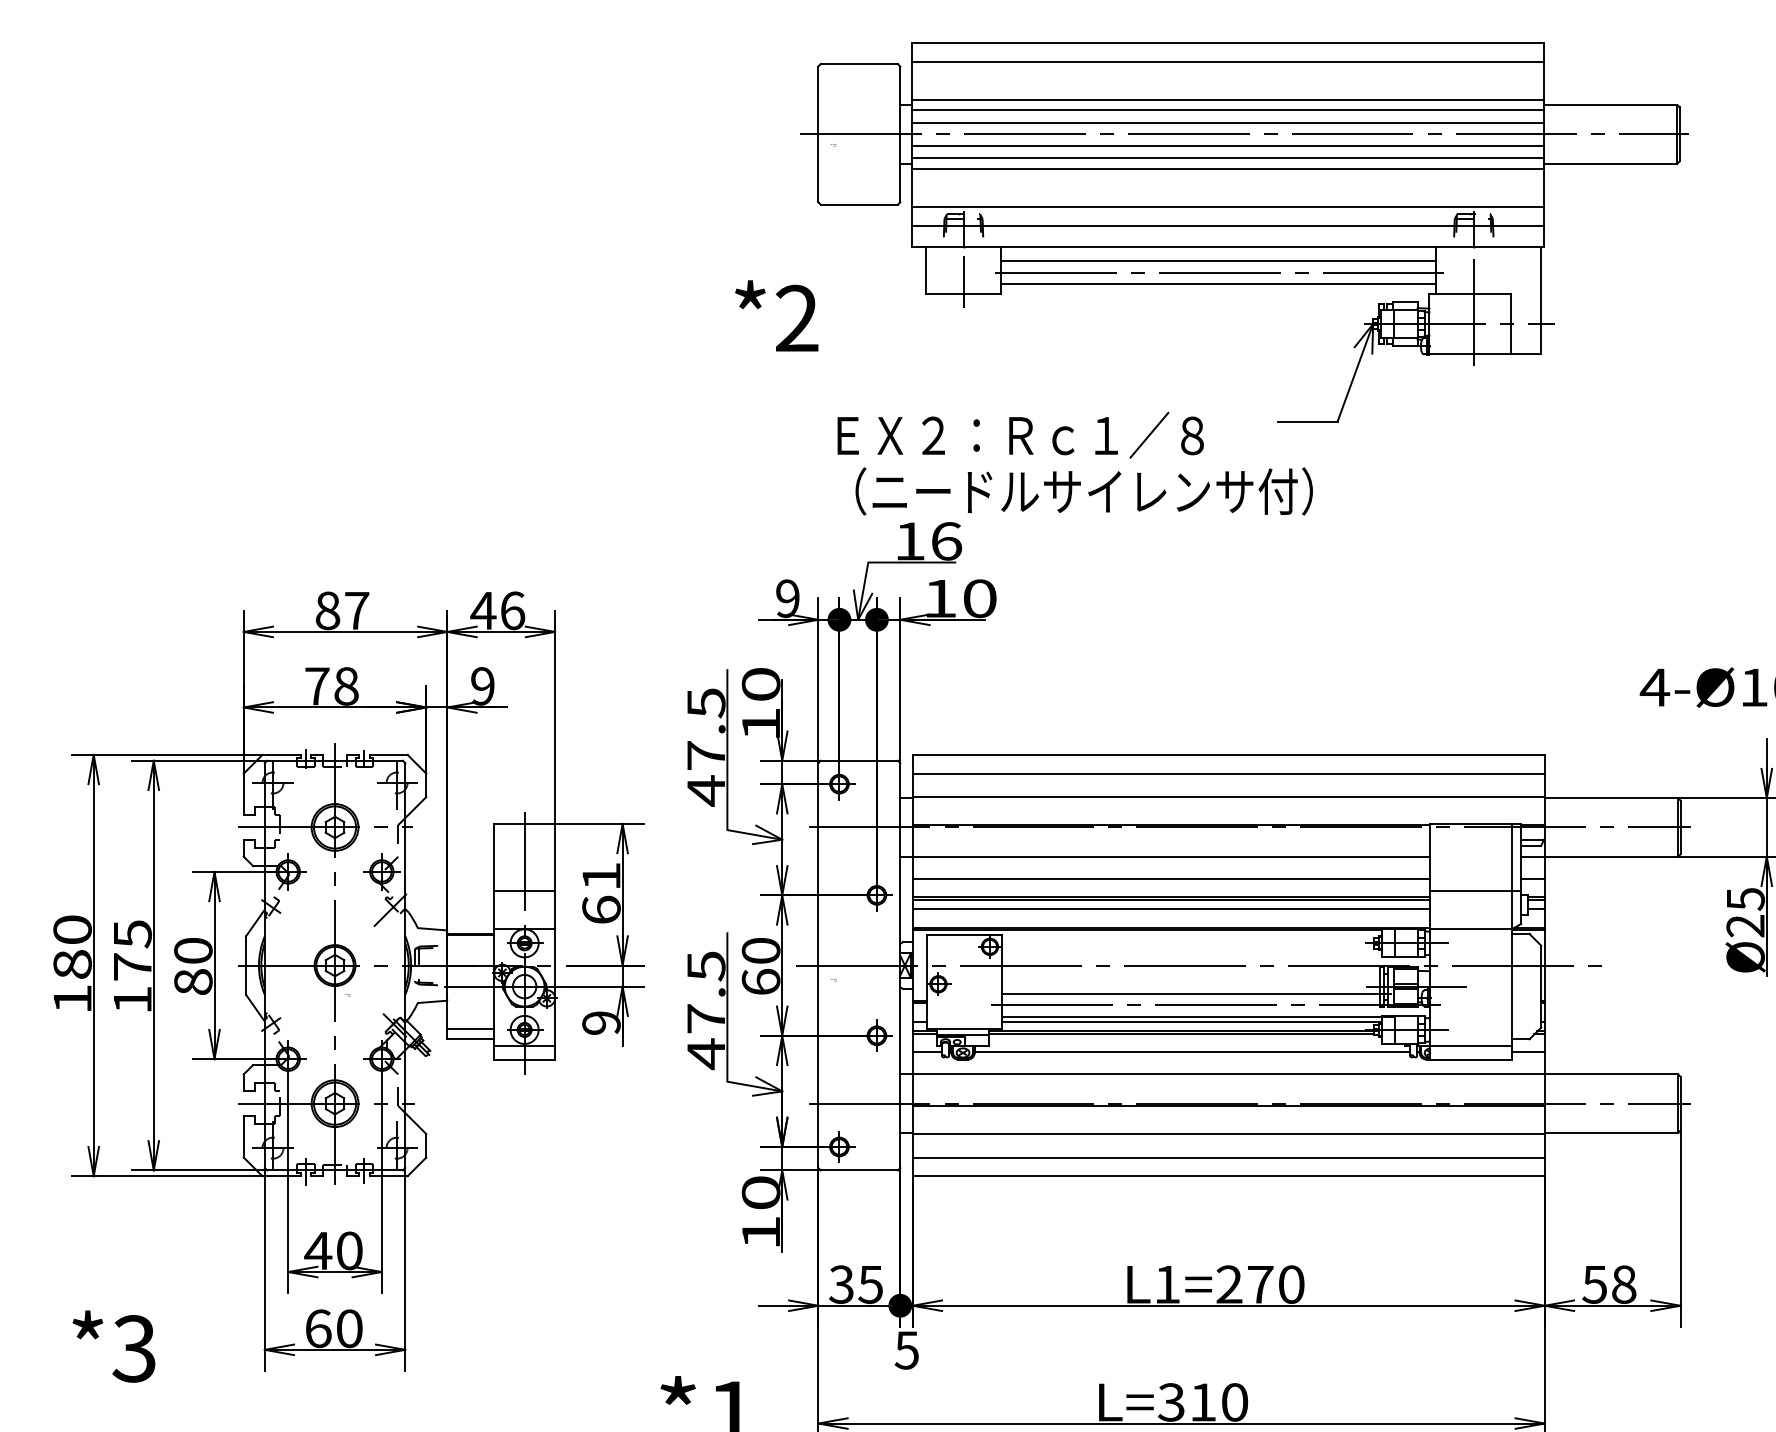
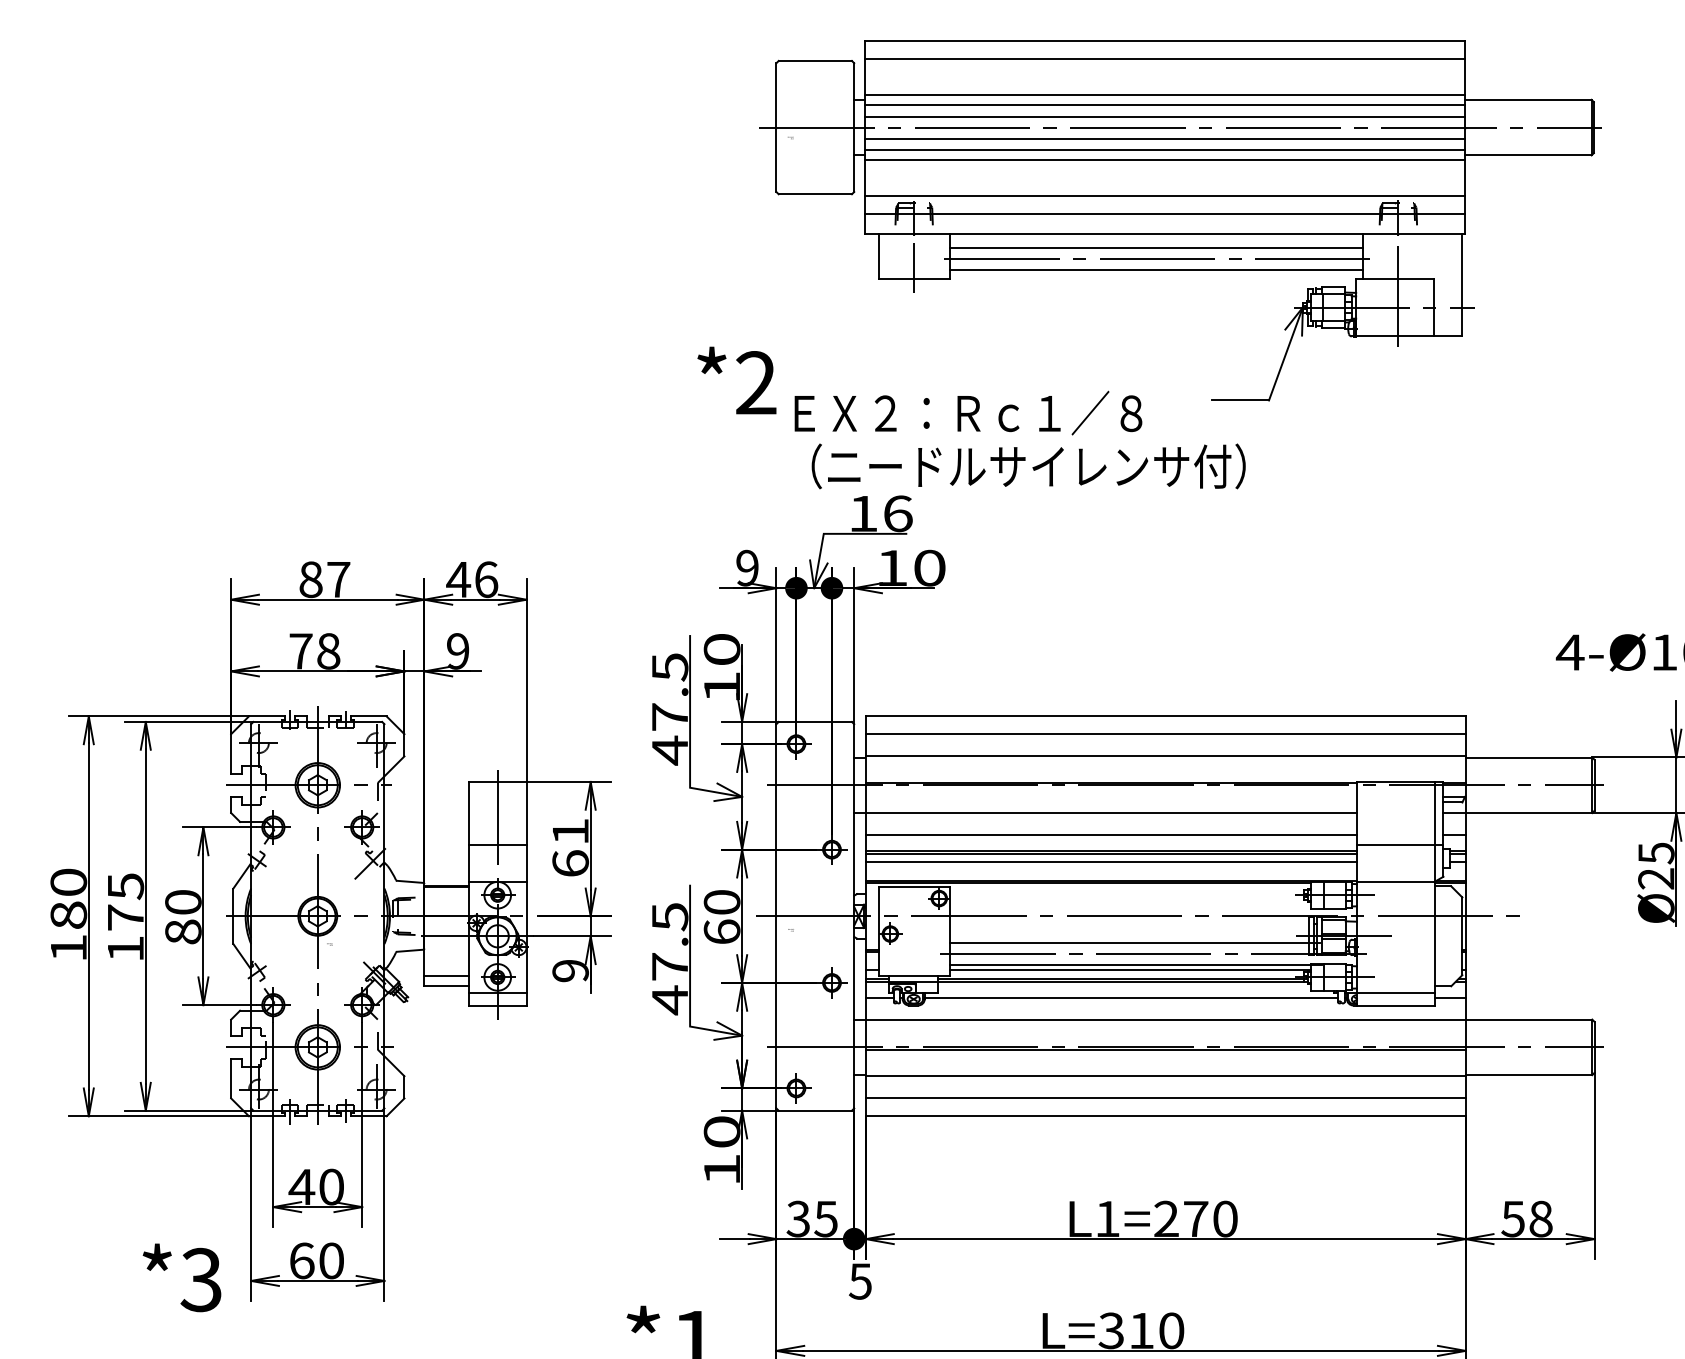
text: (776, 315) -> (736, 380), moved
text: (113, 1346) -> (181, 1277), moved

